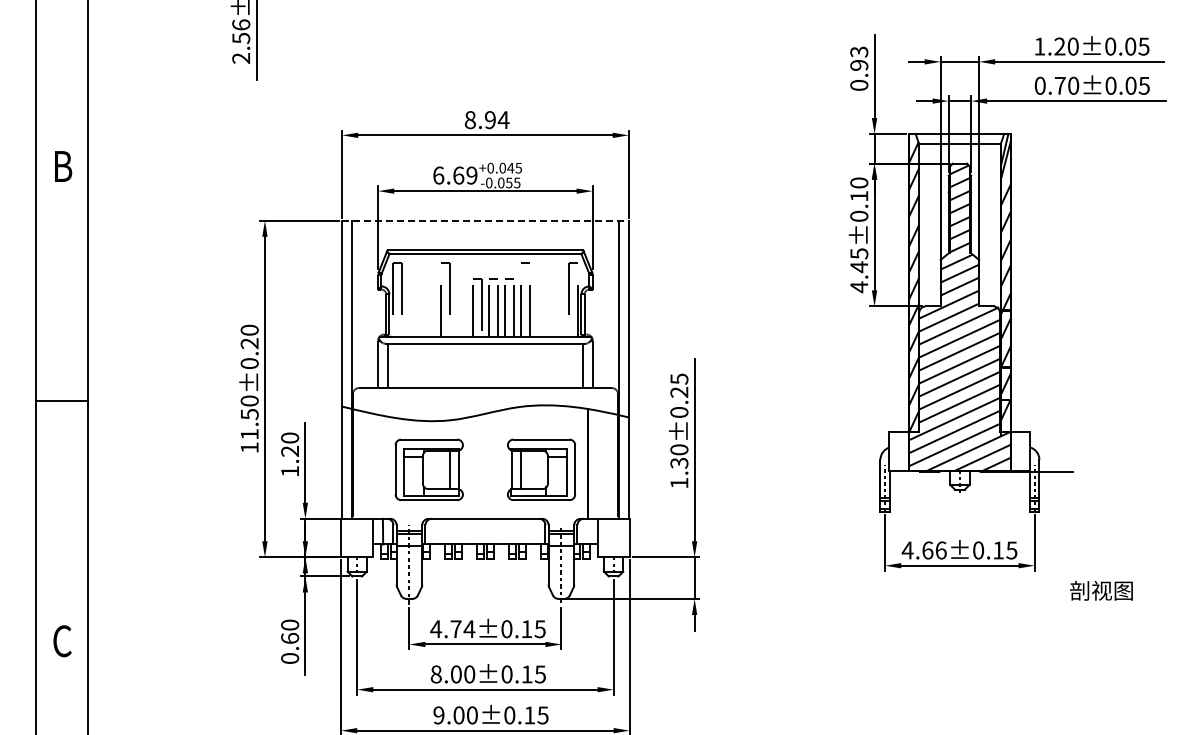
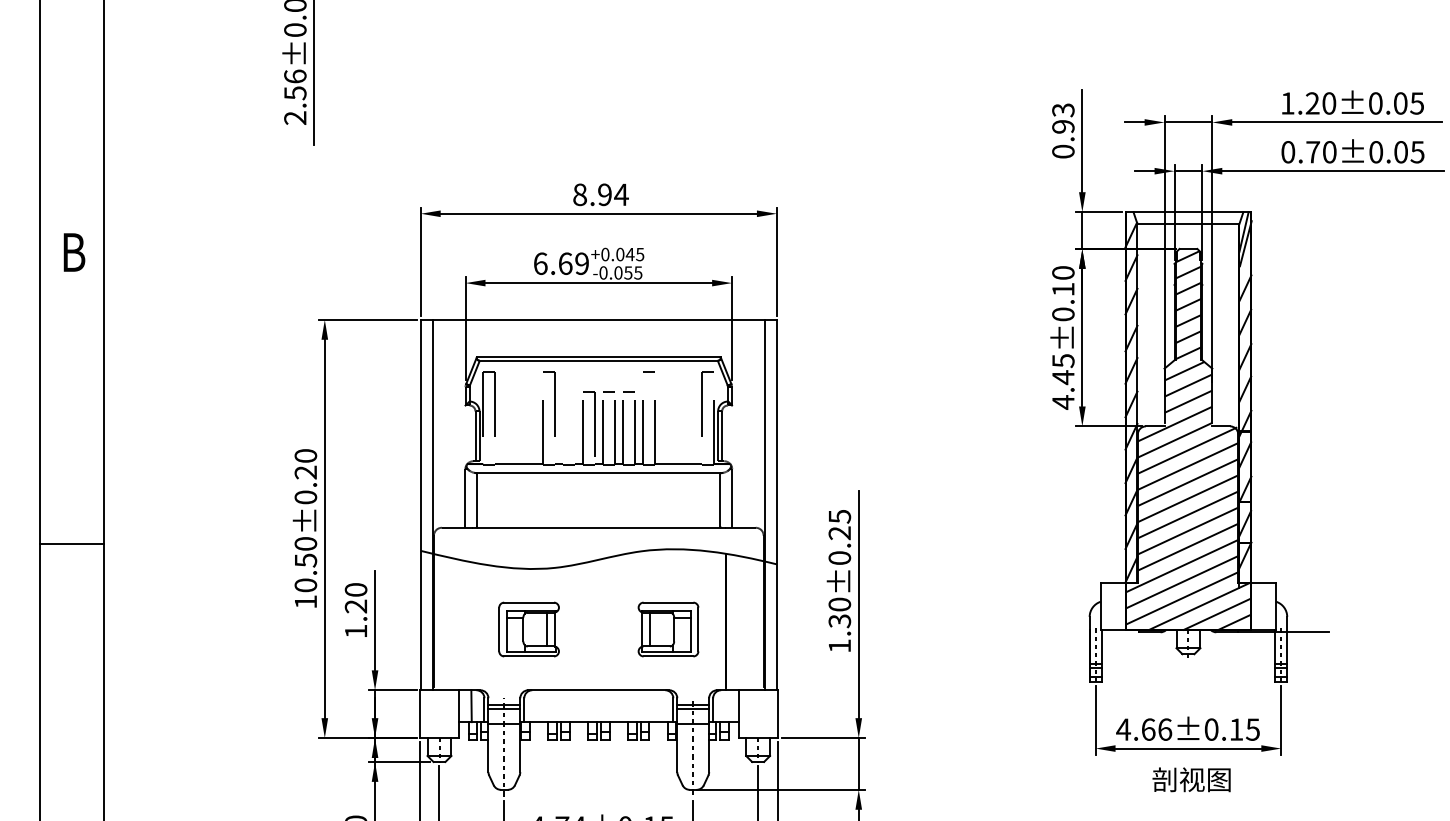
line: (485, 220) -> (598, 319), dashed -> solid
text: (249, 434) -> (305, 585), 11.50±0.20 -> 10.50±0.20
part: (429, 469) -> (529, 629), size x0.71
part: (541, 469) -> (668, 629), size x0.71
text: (1101, 590) -> (1191, 779), moved

